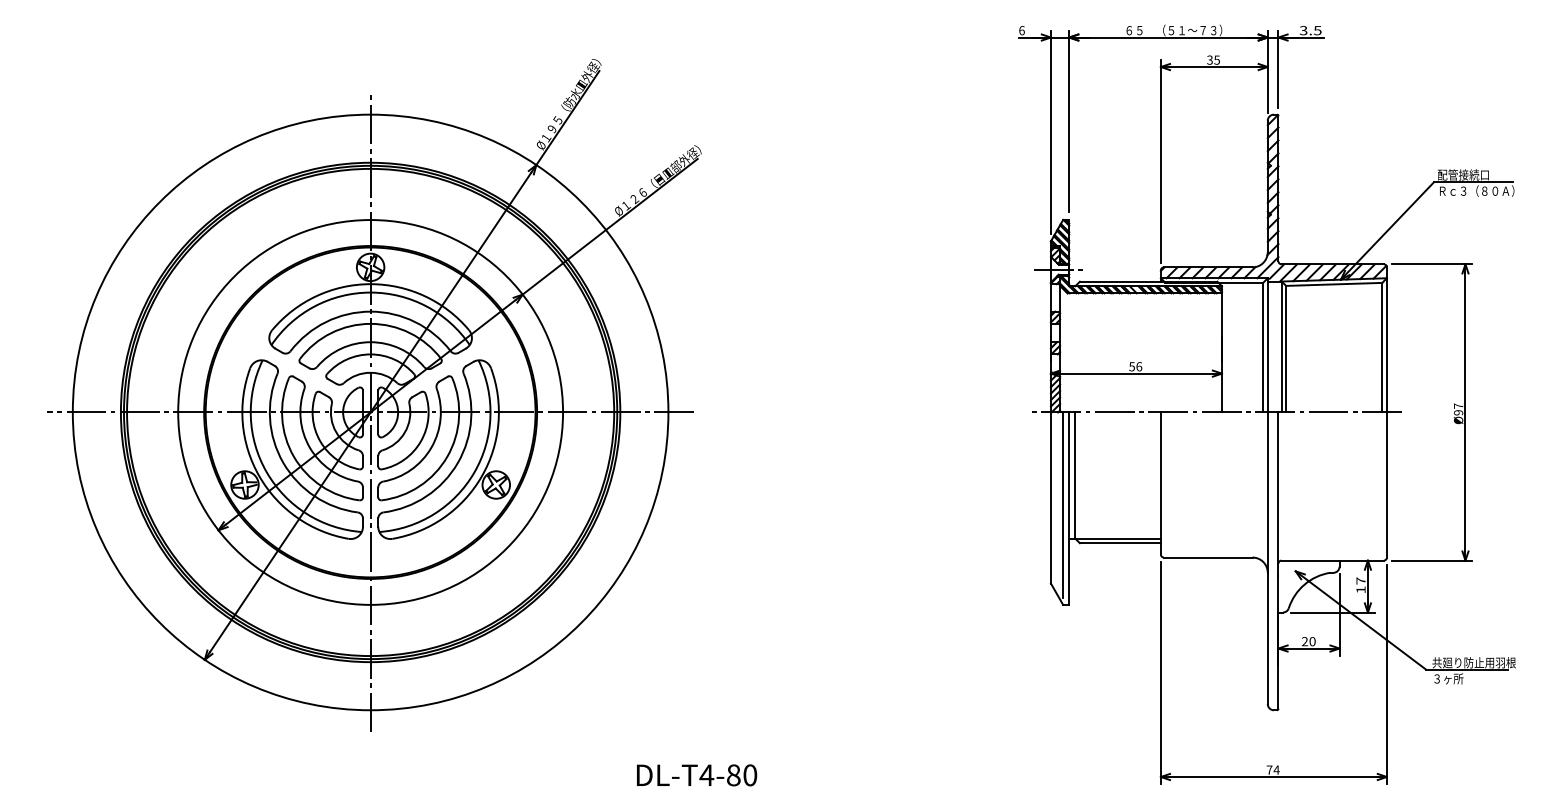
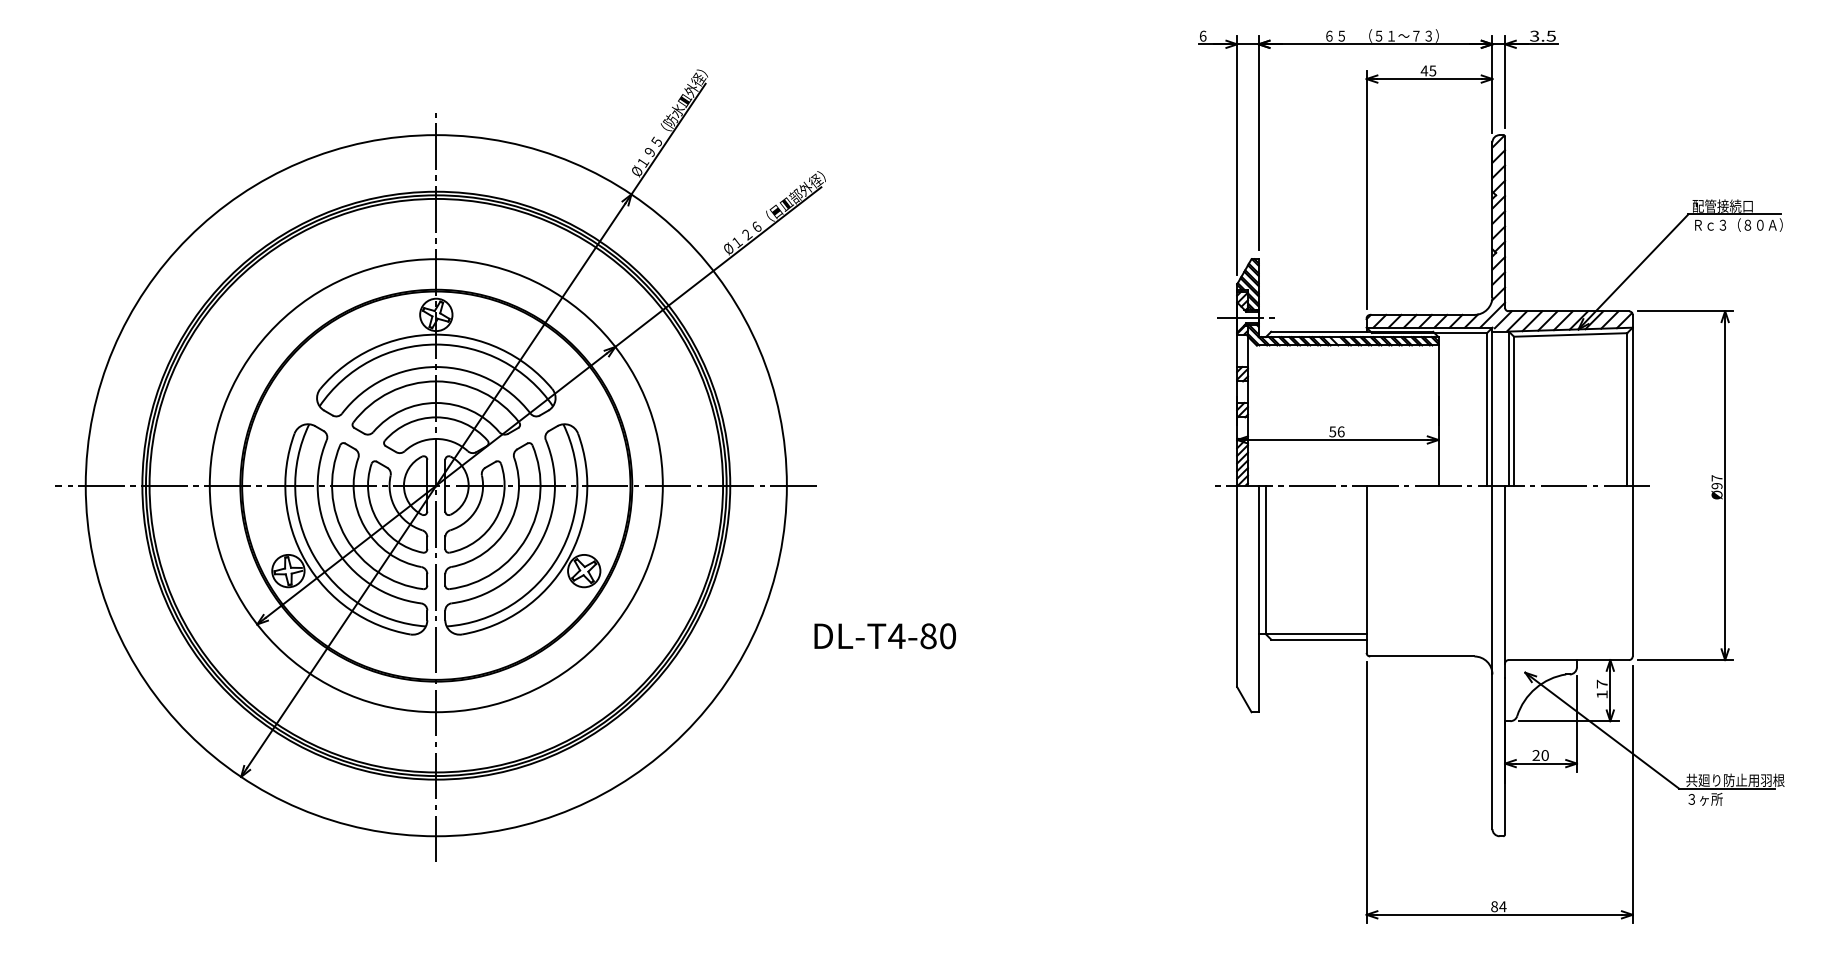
text: (1209, 59) -> (1423, 70), 35 -> 45
line: (1063, 505) -> (1251, 595), removed
text: (1269, 769) -> (1494, 906), 74 -> 84
text: (697, 775) -> (885, 636), moved

